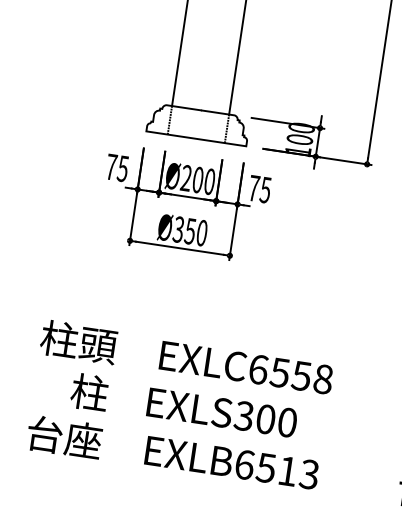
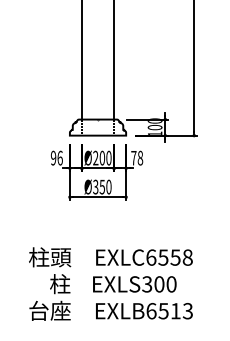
text: (116, 166) -> (56, 157), 75 -> 96
text: (265, 188) -> (140, 157), 75 -> 78

